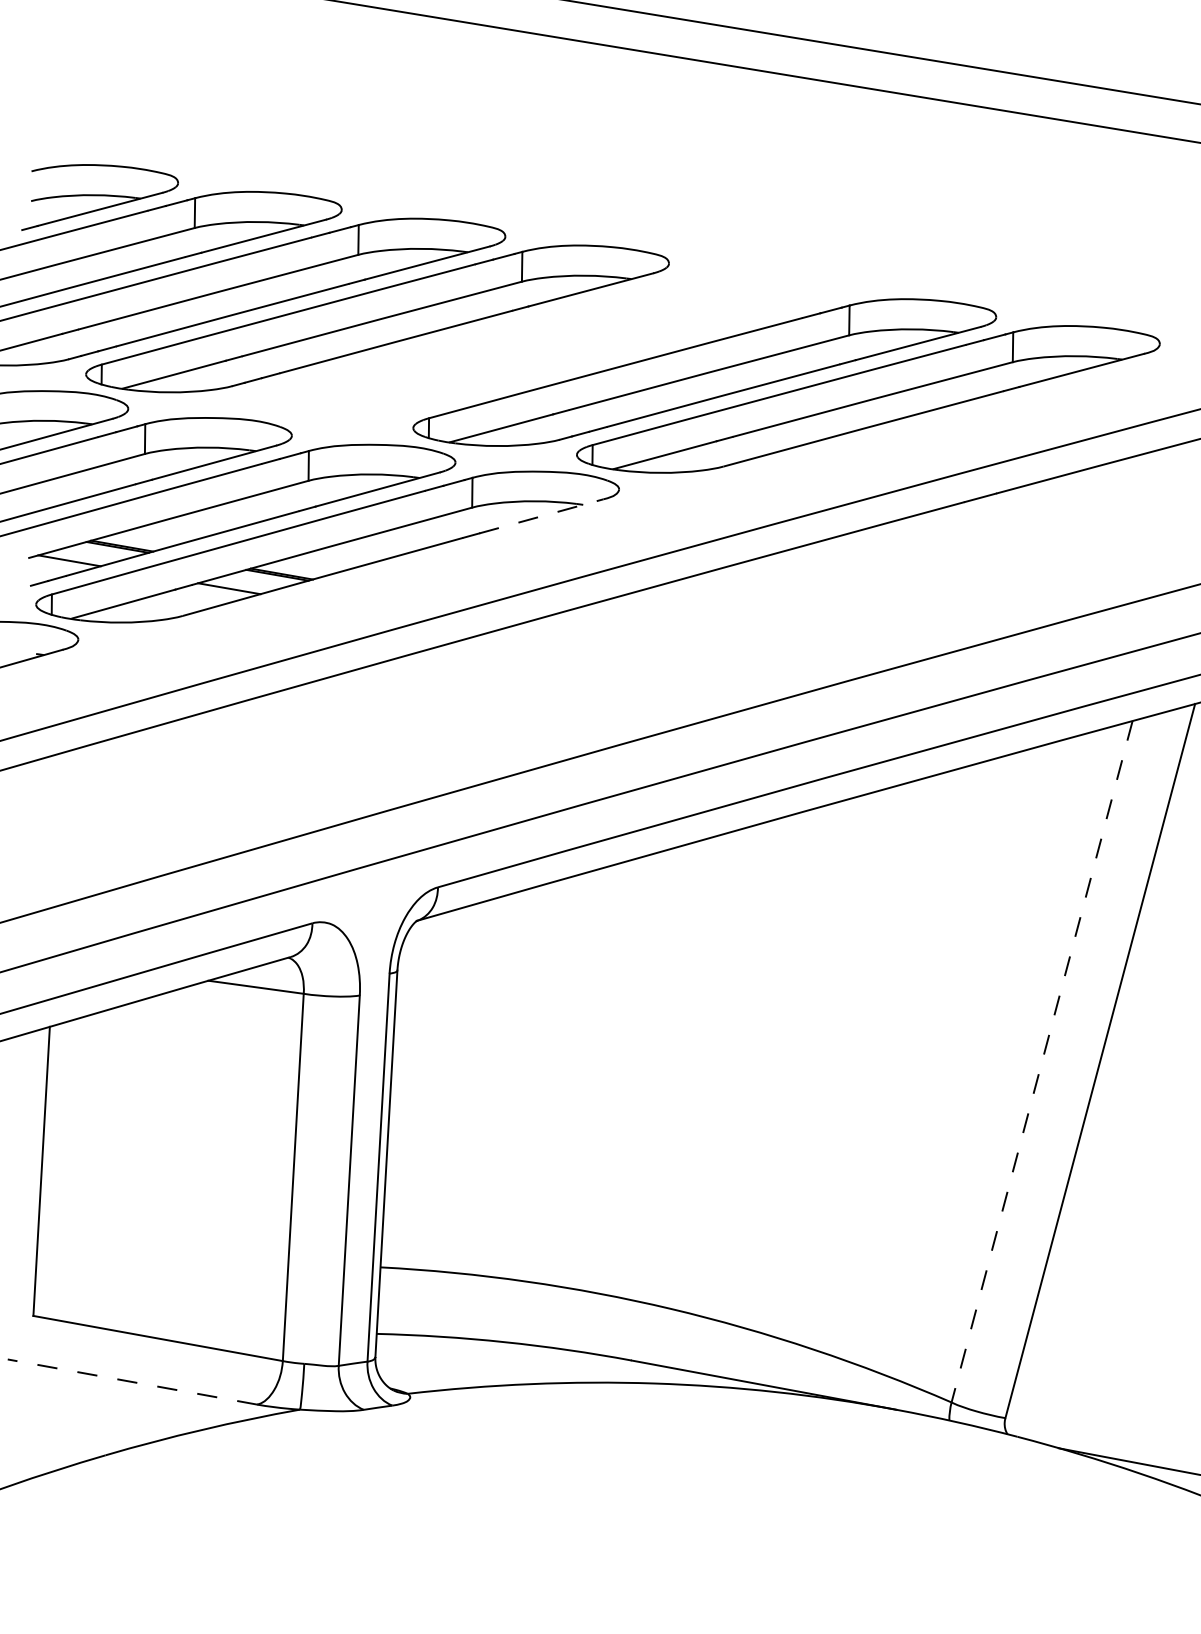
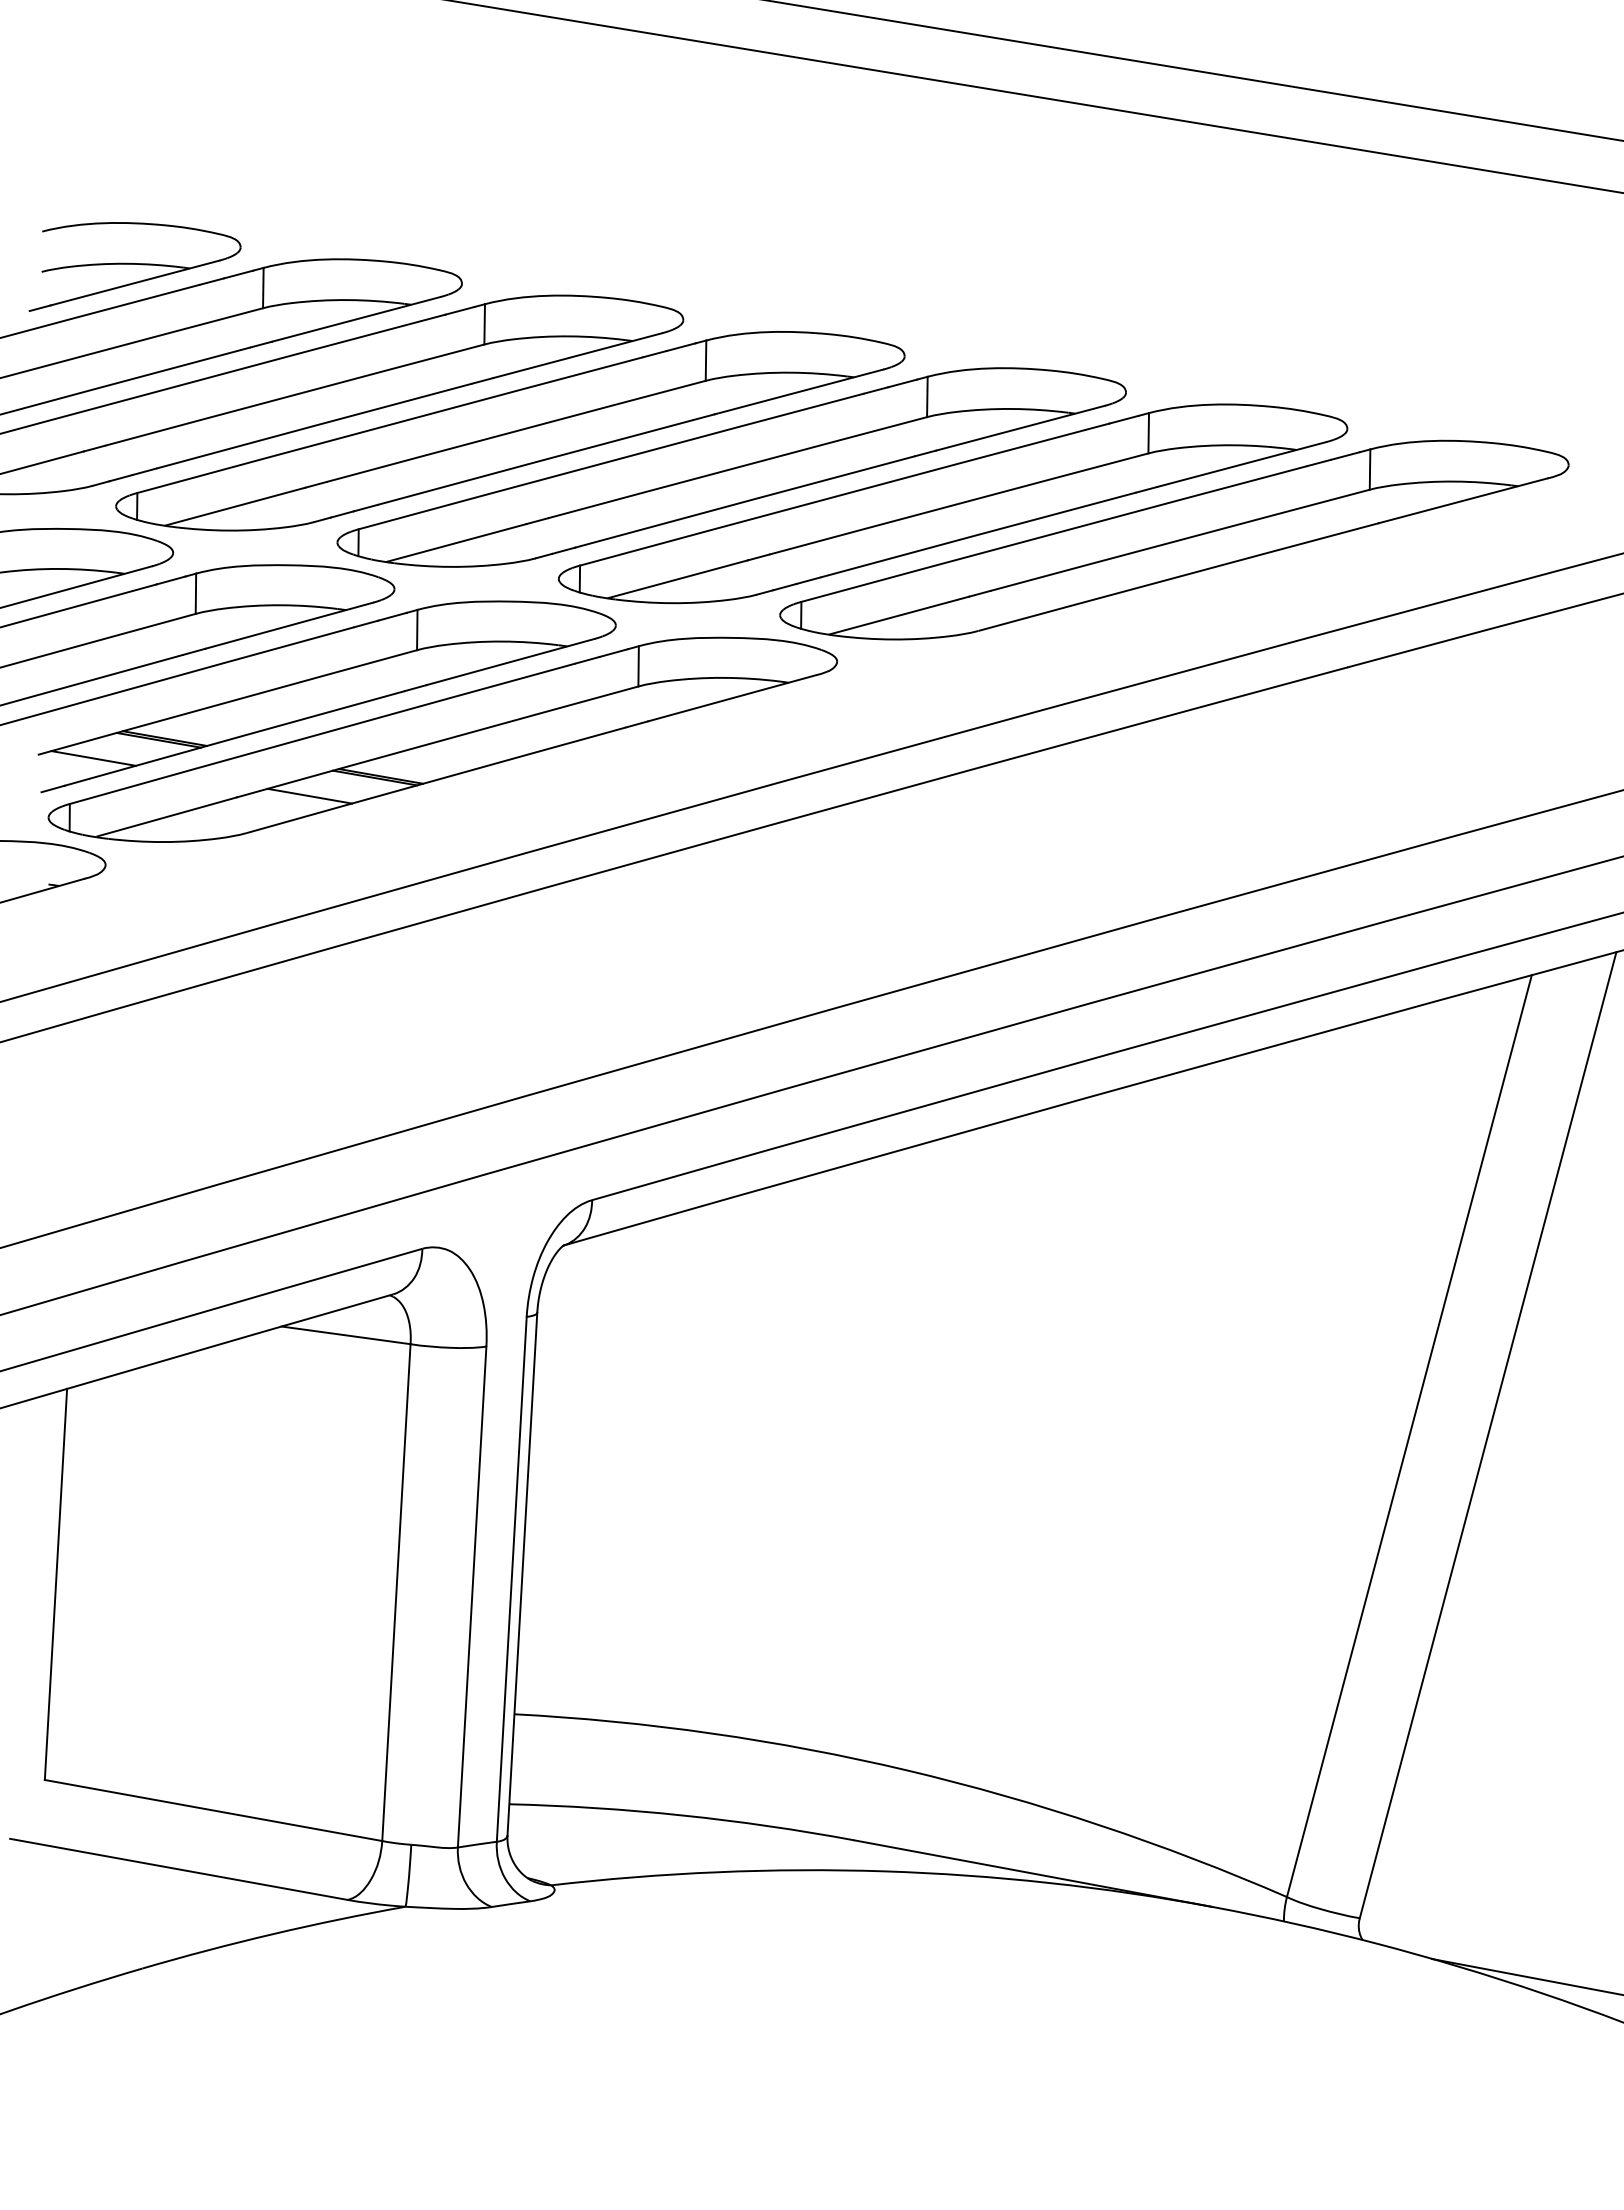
part: (540, 345) -> (731, 467), added
line: (541, 516) -> (732, 698), dashed -> solid
line: (1042, 1062) -> (1409, 1436), dashed -> solid
line: (132, 1382) -> (178, 1869), dashed -> solid

